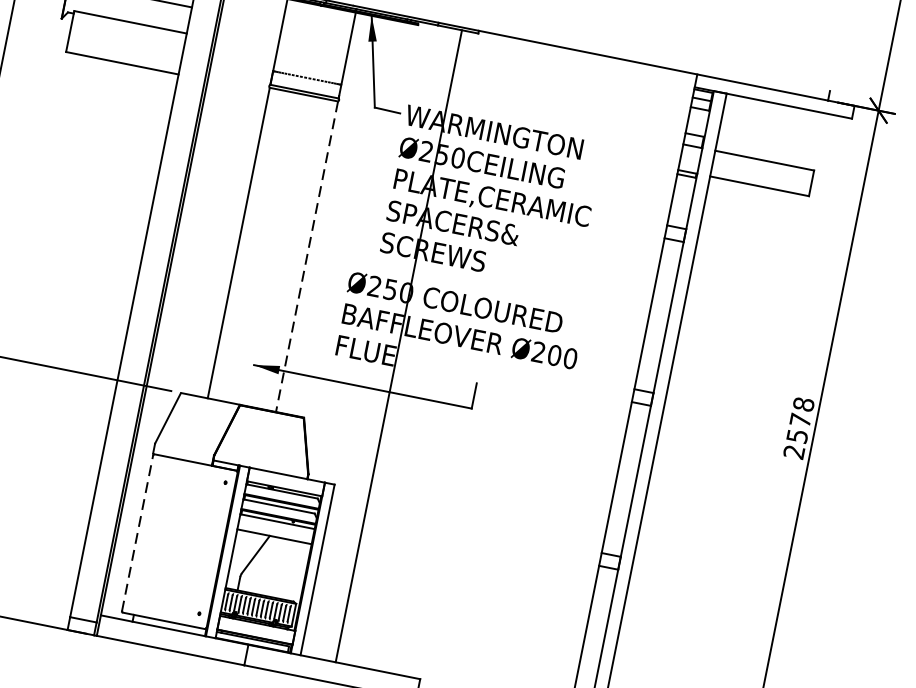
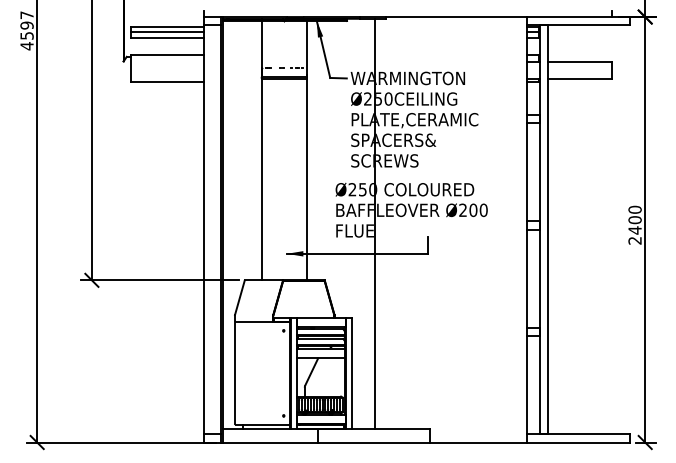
line: (307, 256) -> (306, 179), dashed -> solid
text: (799, 419) -> (634, 219), 2578 -> 2400
line: (137, 533) -> (235, 373), dashed -> solid

